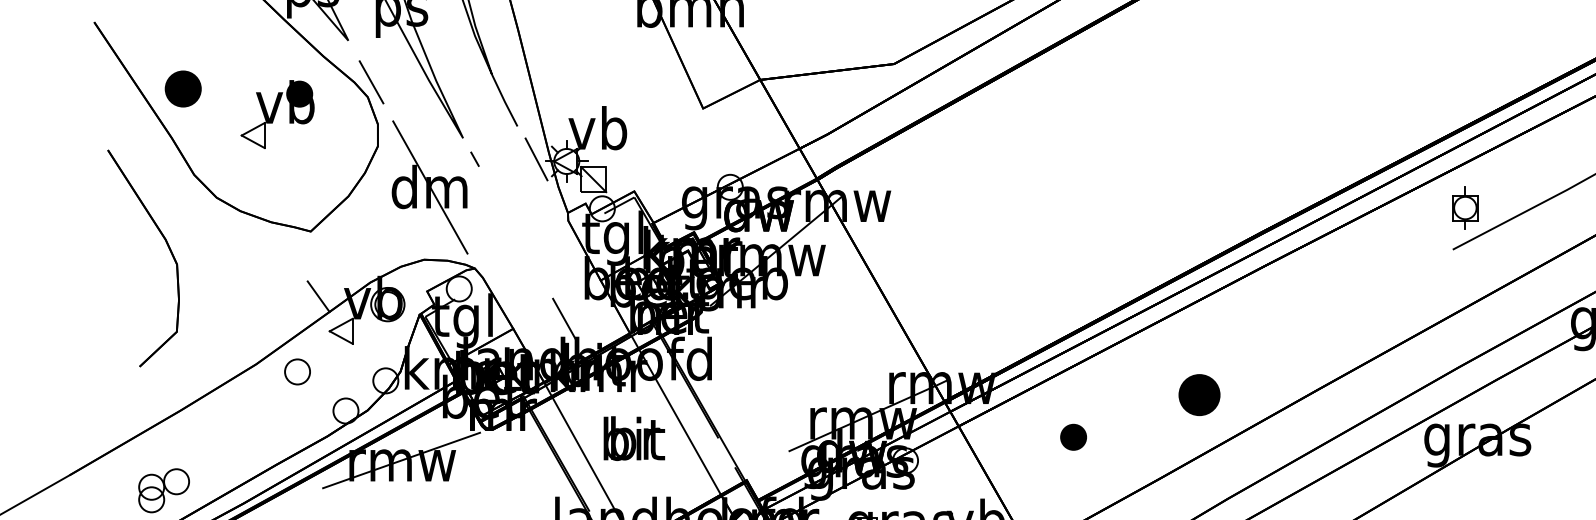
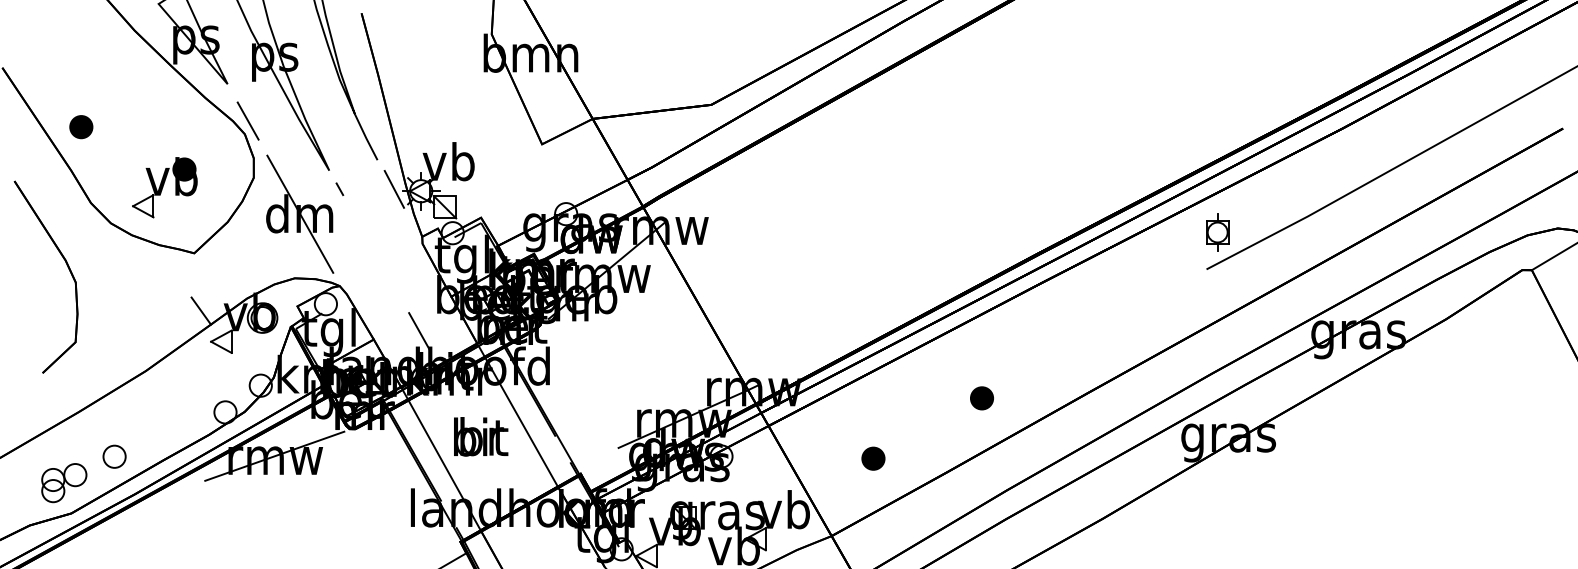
part: (183, 89) -> (81, 127), size x0.71
part: (277, 114) -> (164, 187), moved
part: (297, 371) -> (114, 456), moved
part: (1198, 395) -> (981, 398), size x0.62
part: (1073, 437) -> (873, 458), moved

